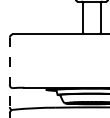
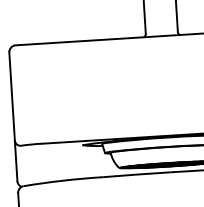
line: (9, 72) -> (12, 117), dashed -> solid

